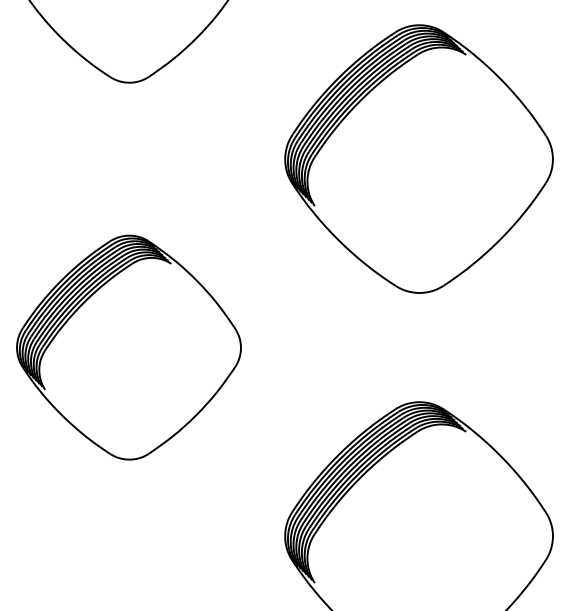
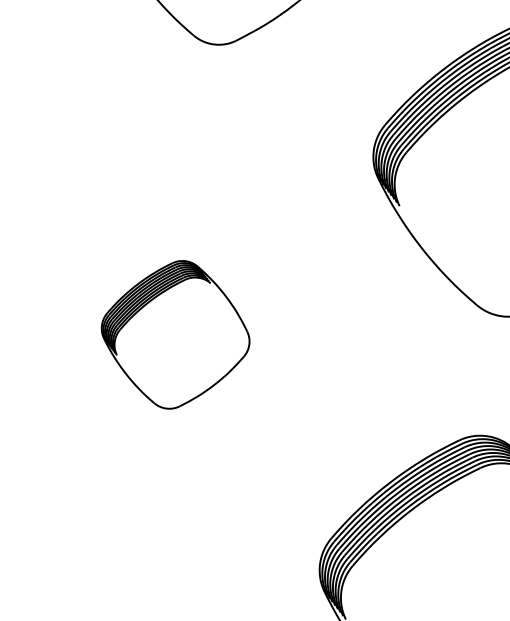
part: (128, 347) -> (175, 334), size x0.6

